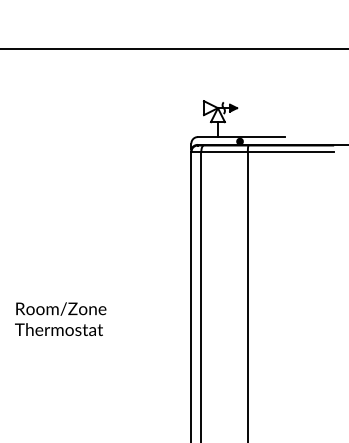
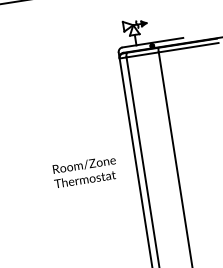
text: (60, 318) -> (84, 171), moved

